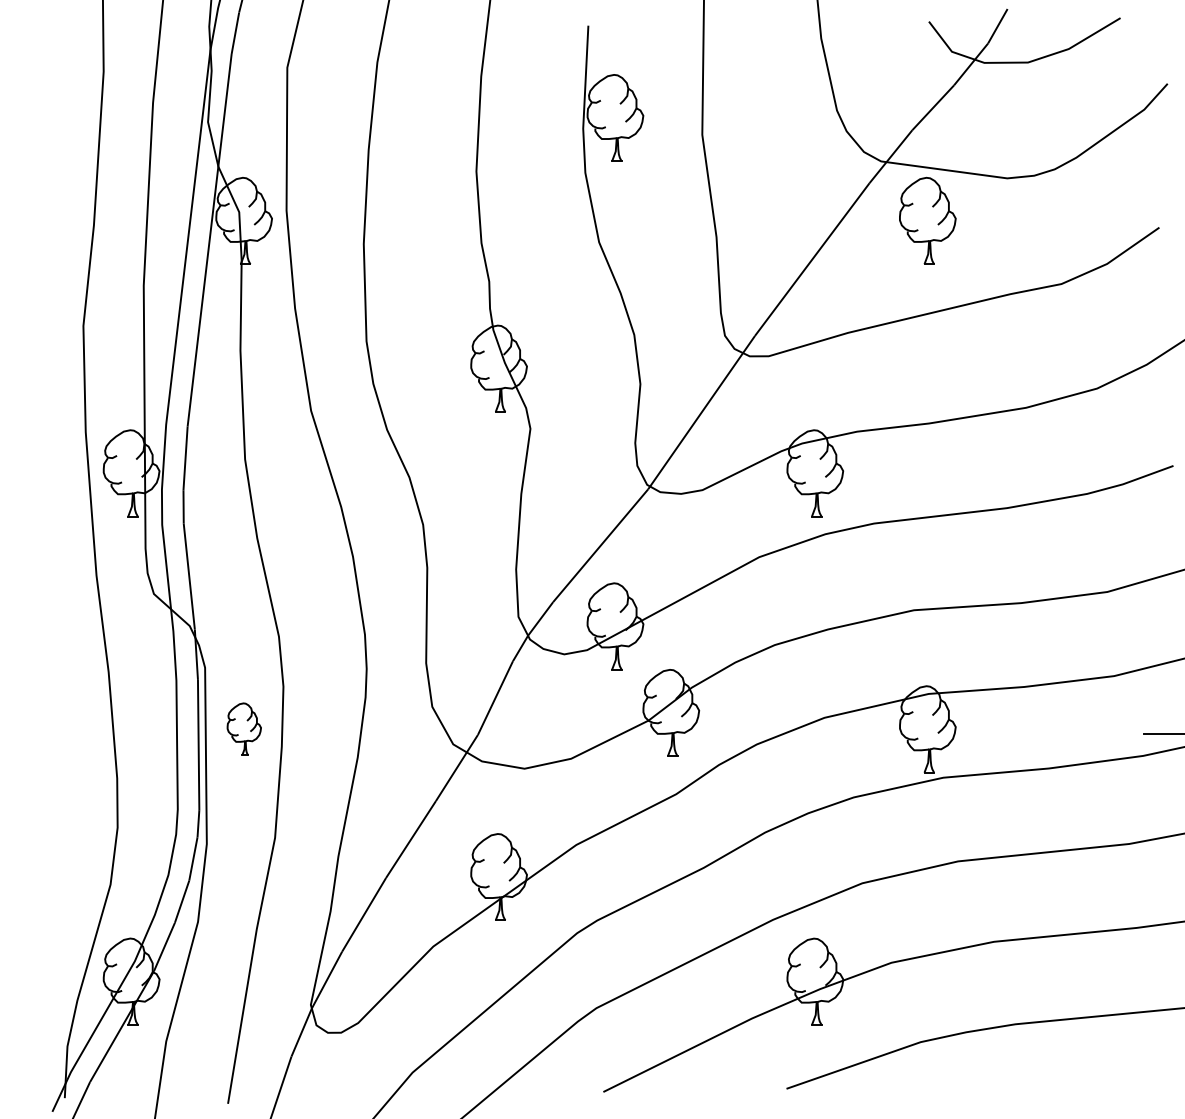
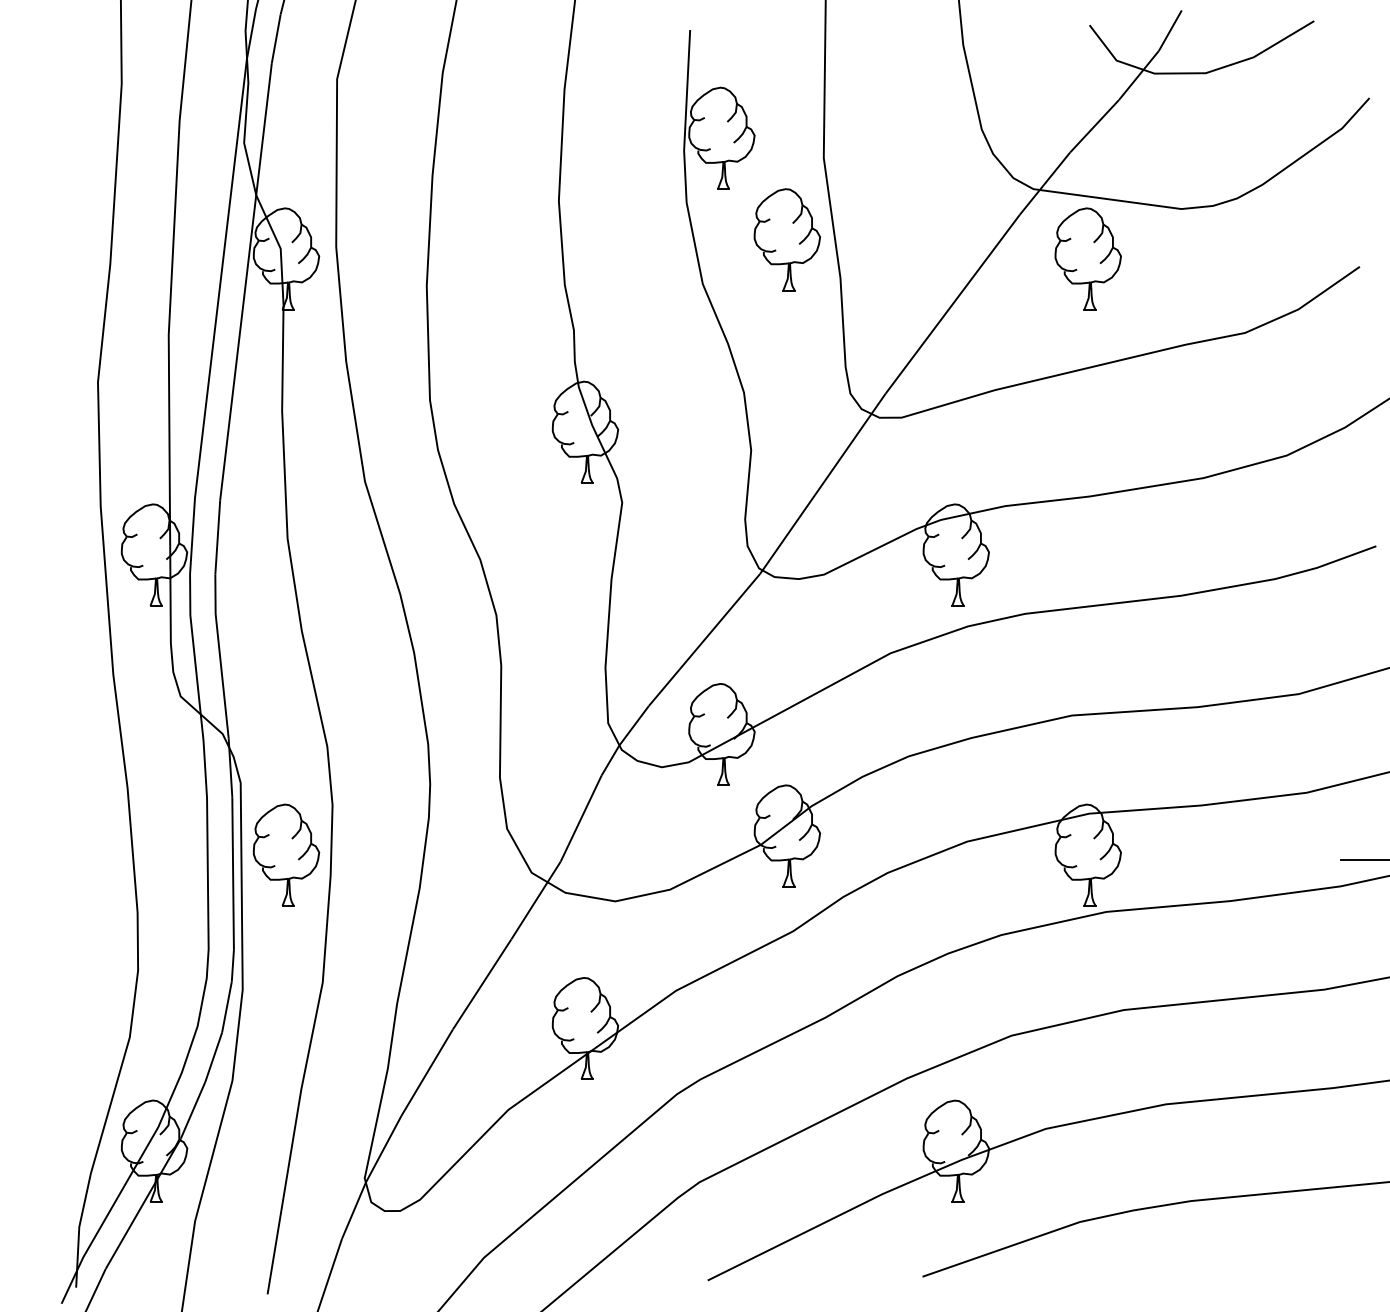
part: (670, 204) -> (786, 239), added
part: (244, 728) -> (286, 854), size x1.67

